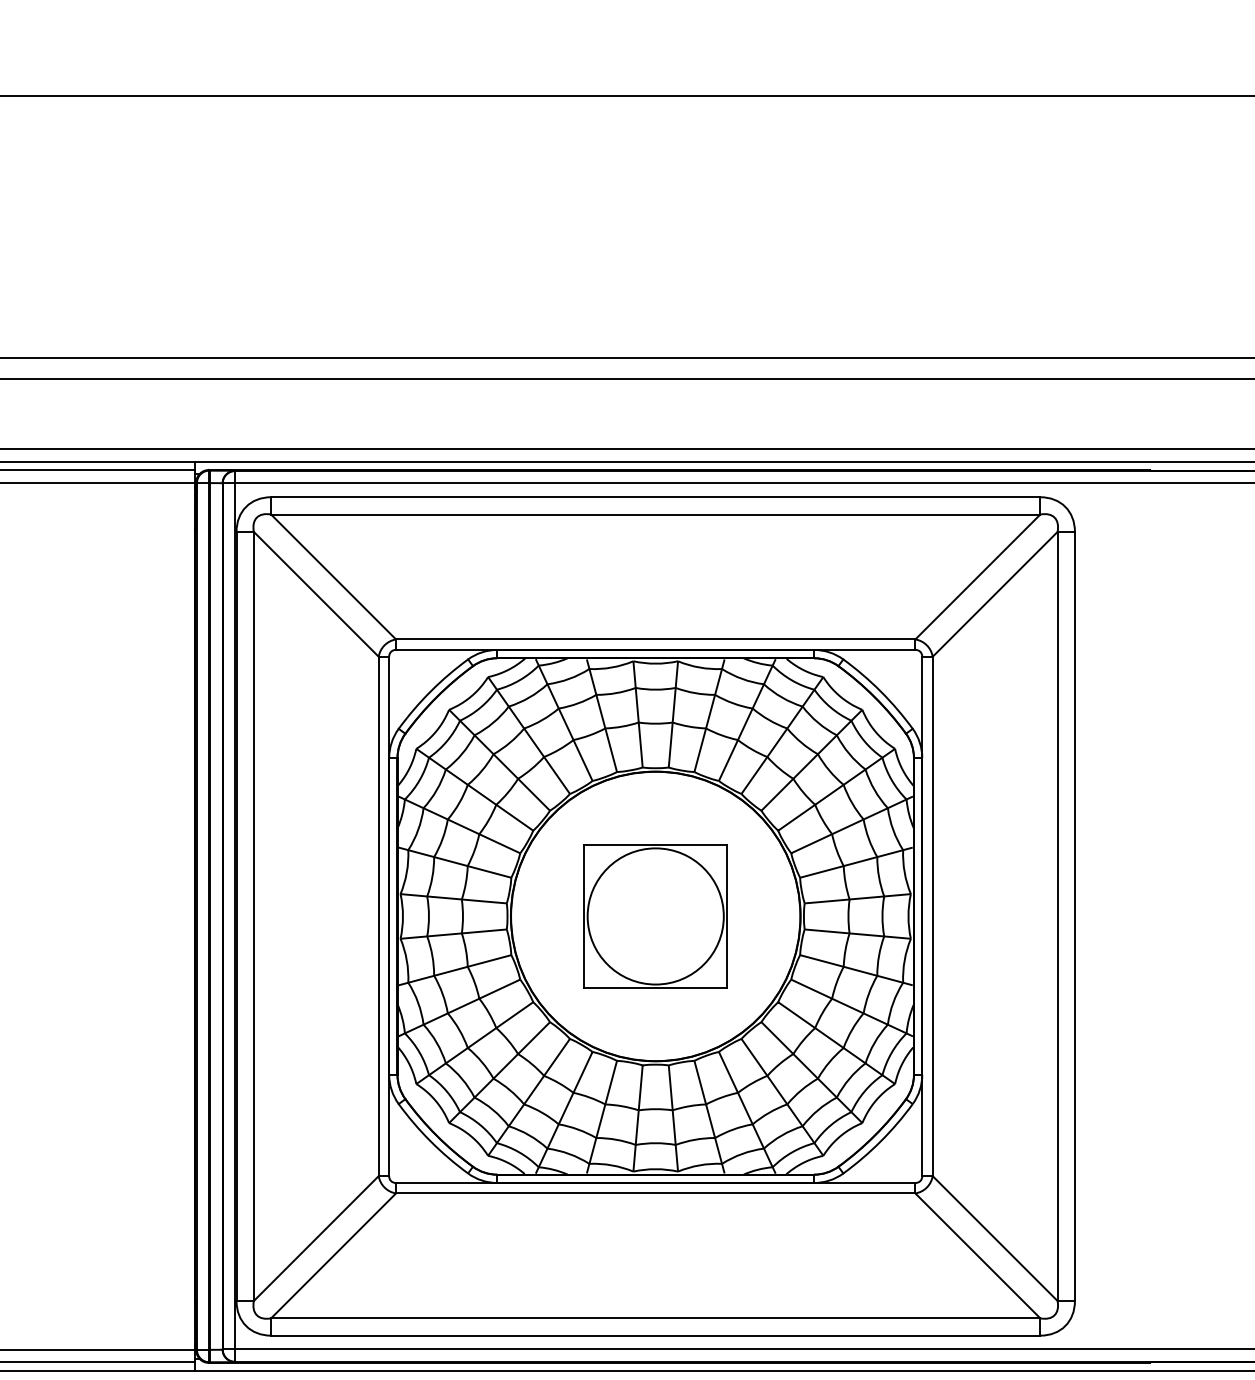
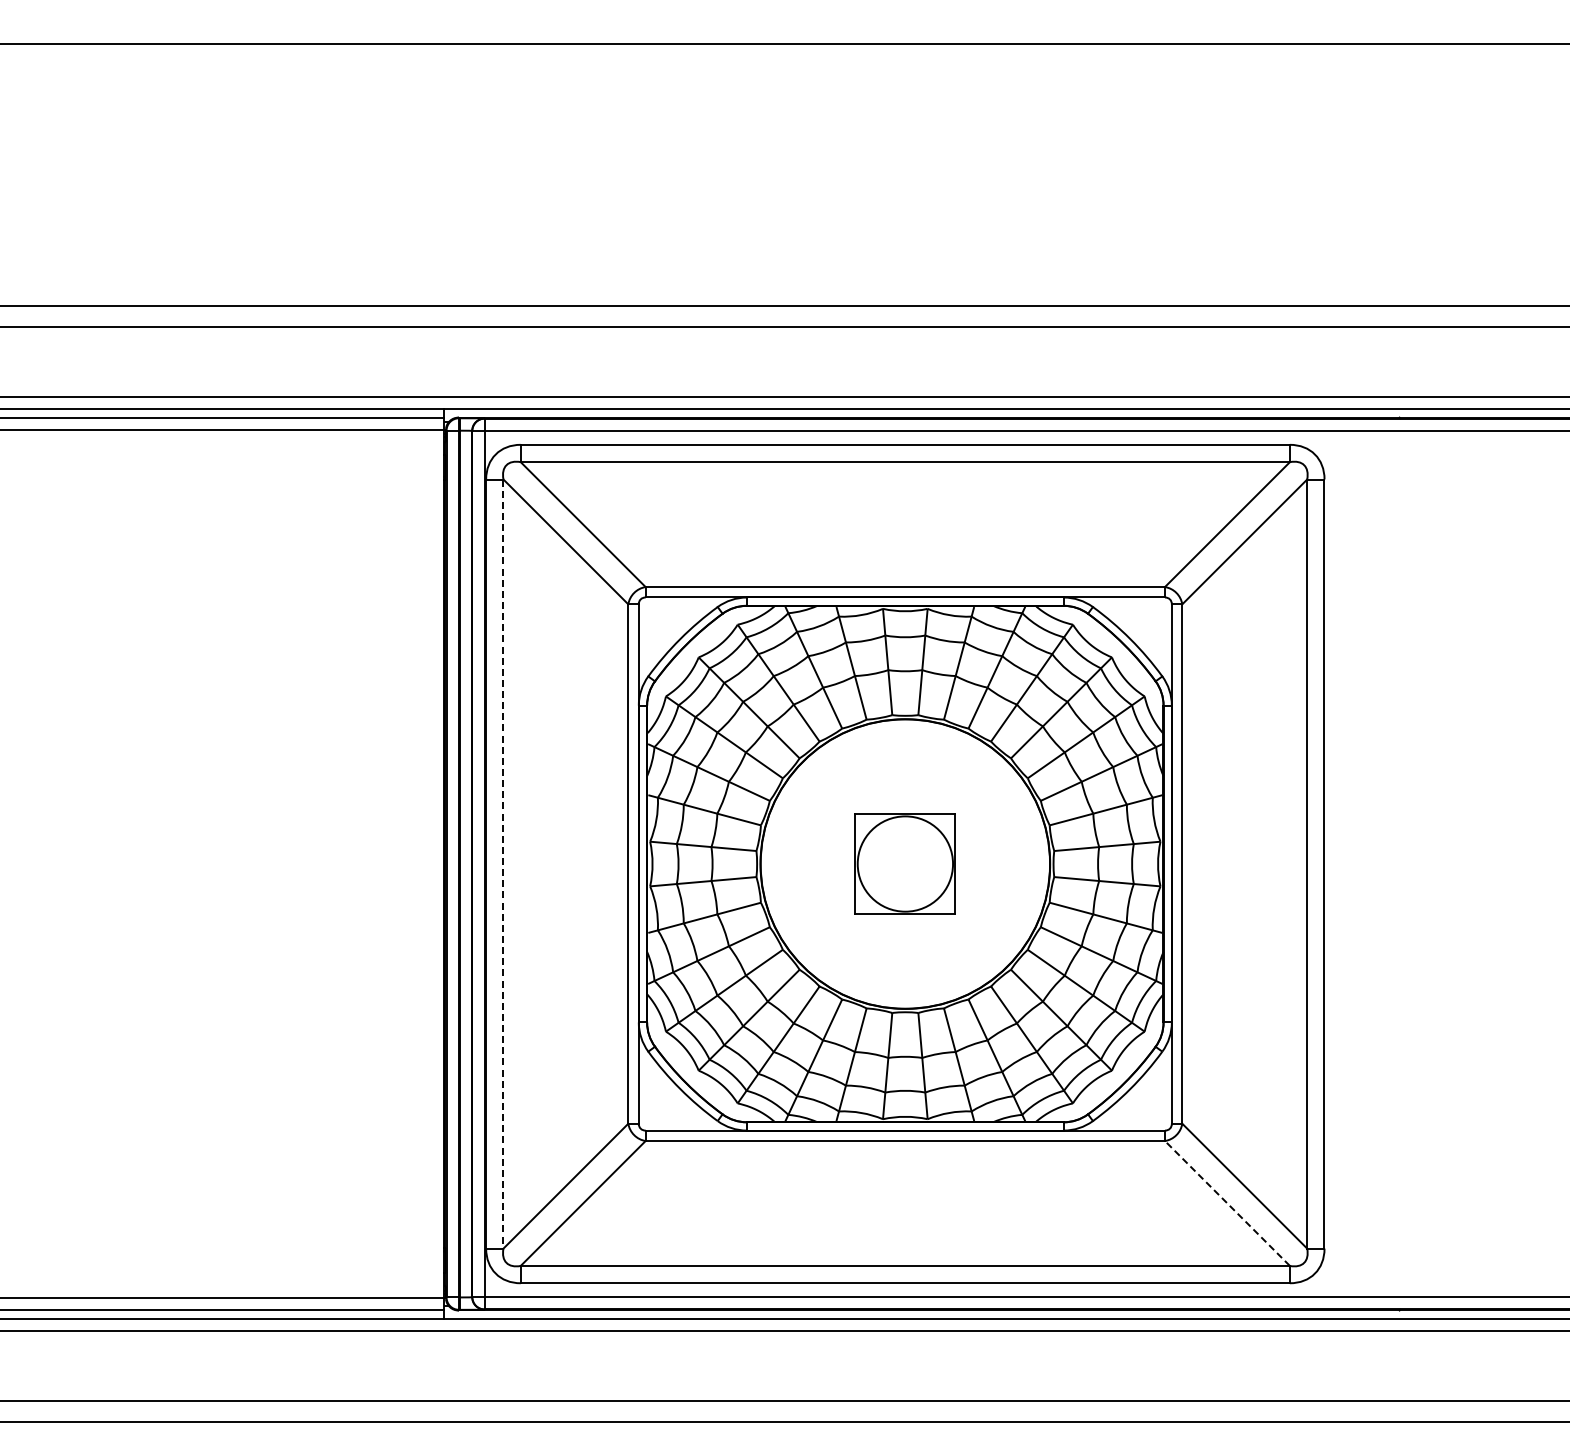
part: (655, 915) -> (905, 863), size x0.7
line: (253, 916) -> (503, 864), solid -> dashed
line: (977, 1255) -> (1227, 1203), solid -> dashed

